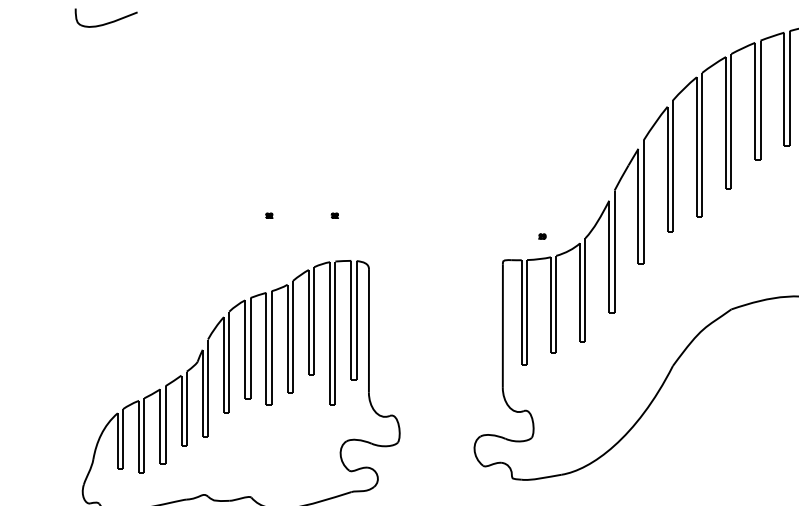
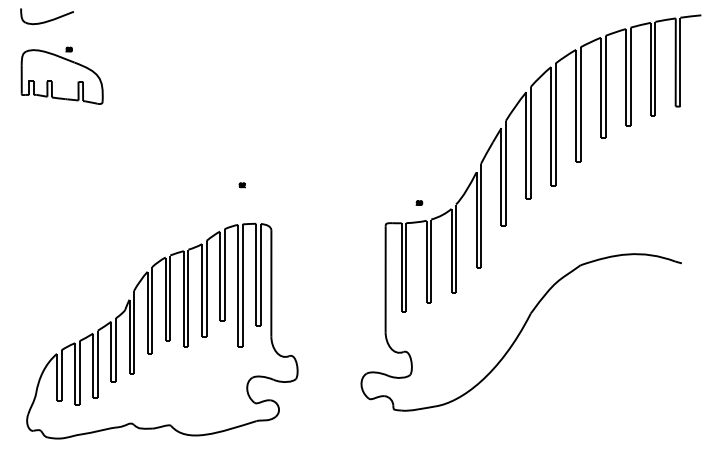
part: (123, 87) -> (61, 75), added
part: (268, 215) -> (185, 185), removed

